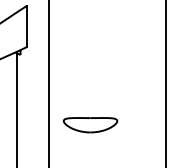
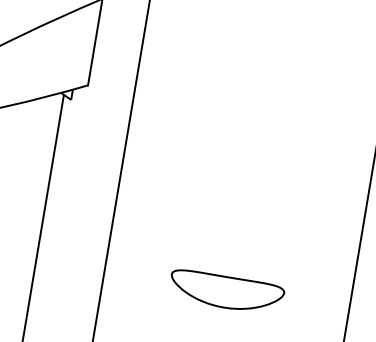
part: (90, 125) -> (226, 292), moved

